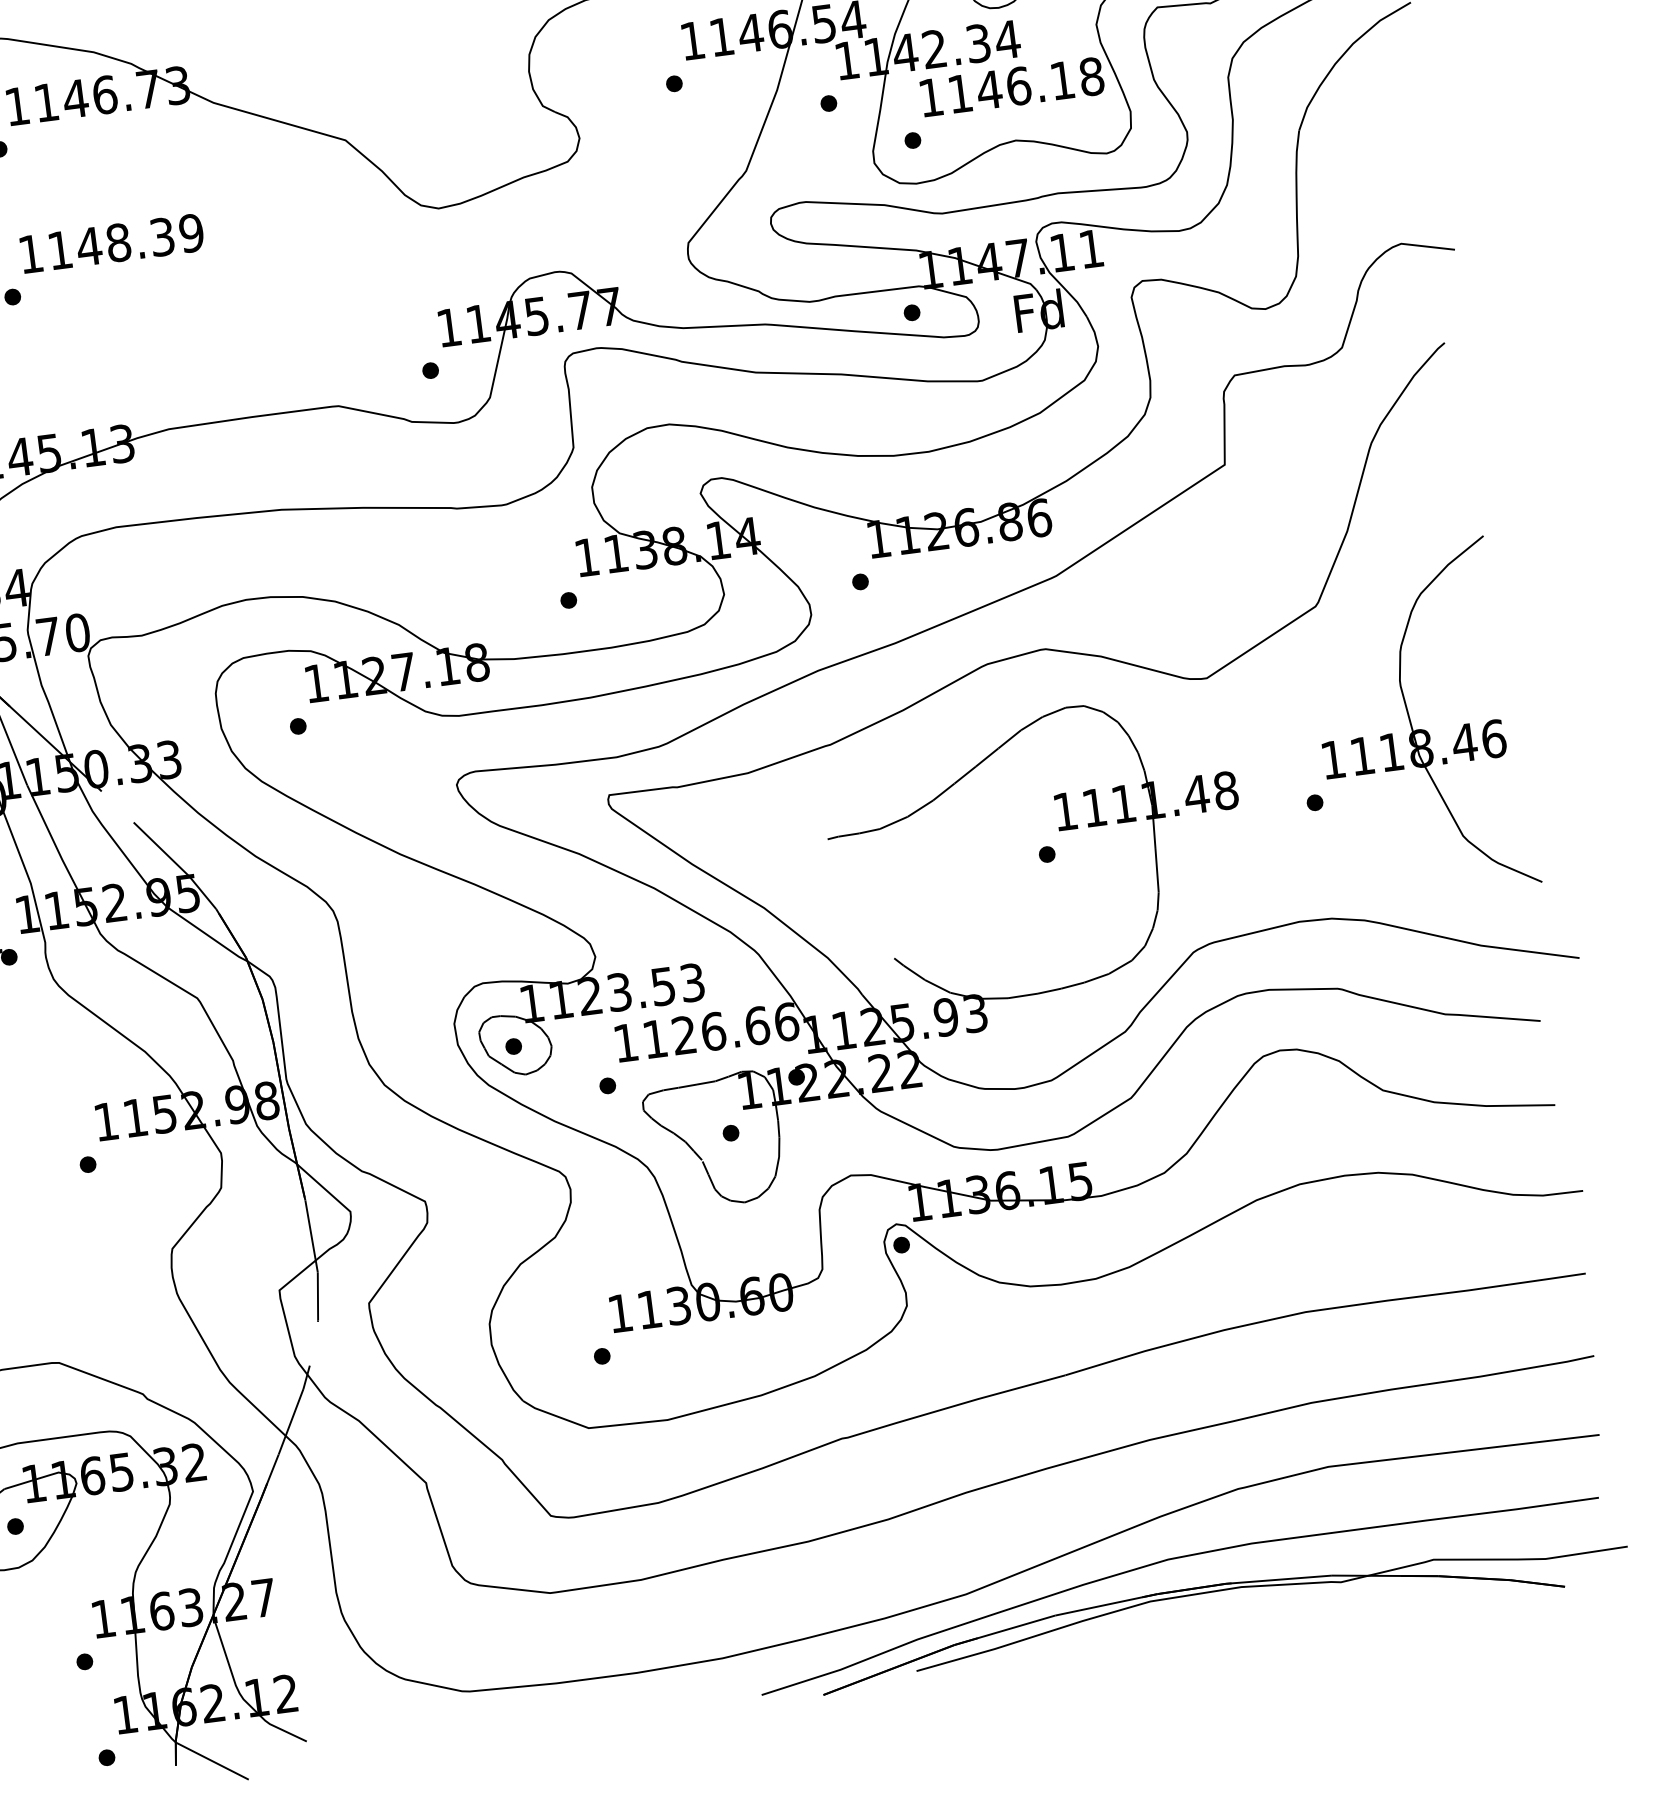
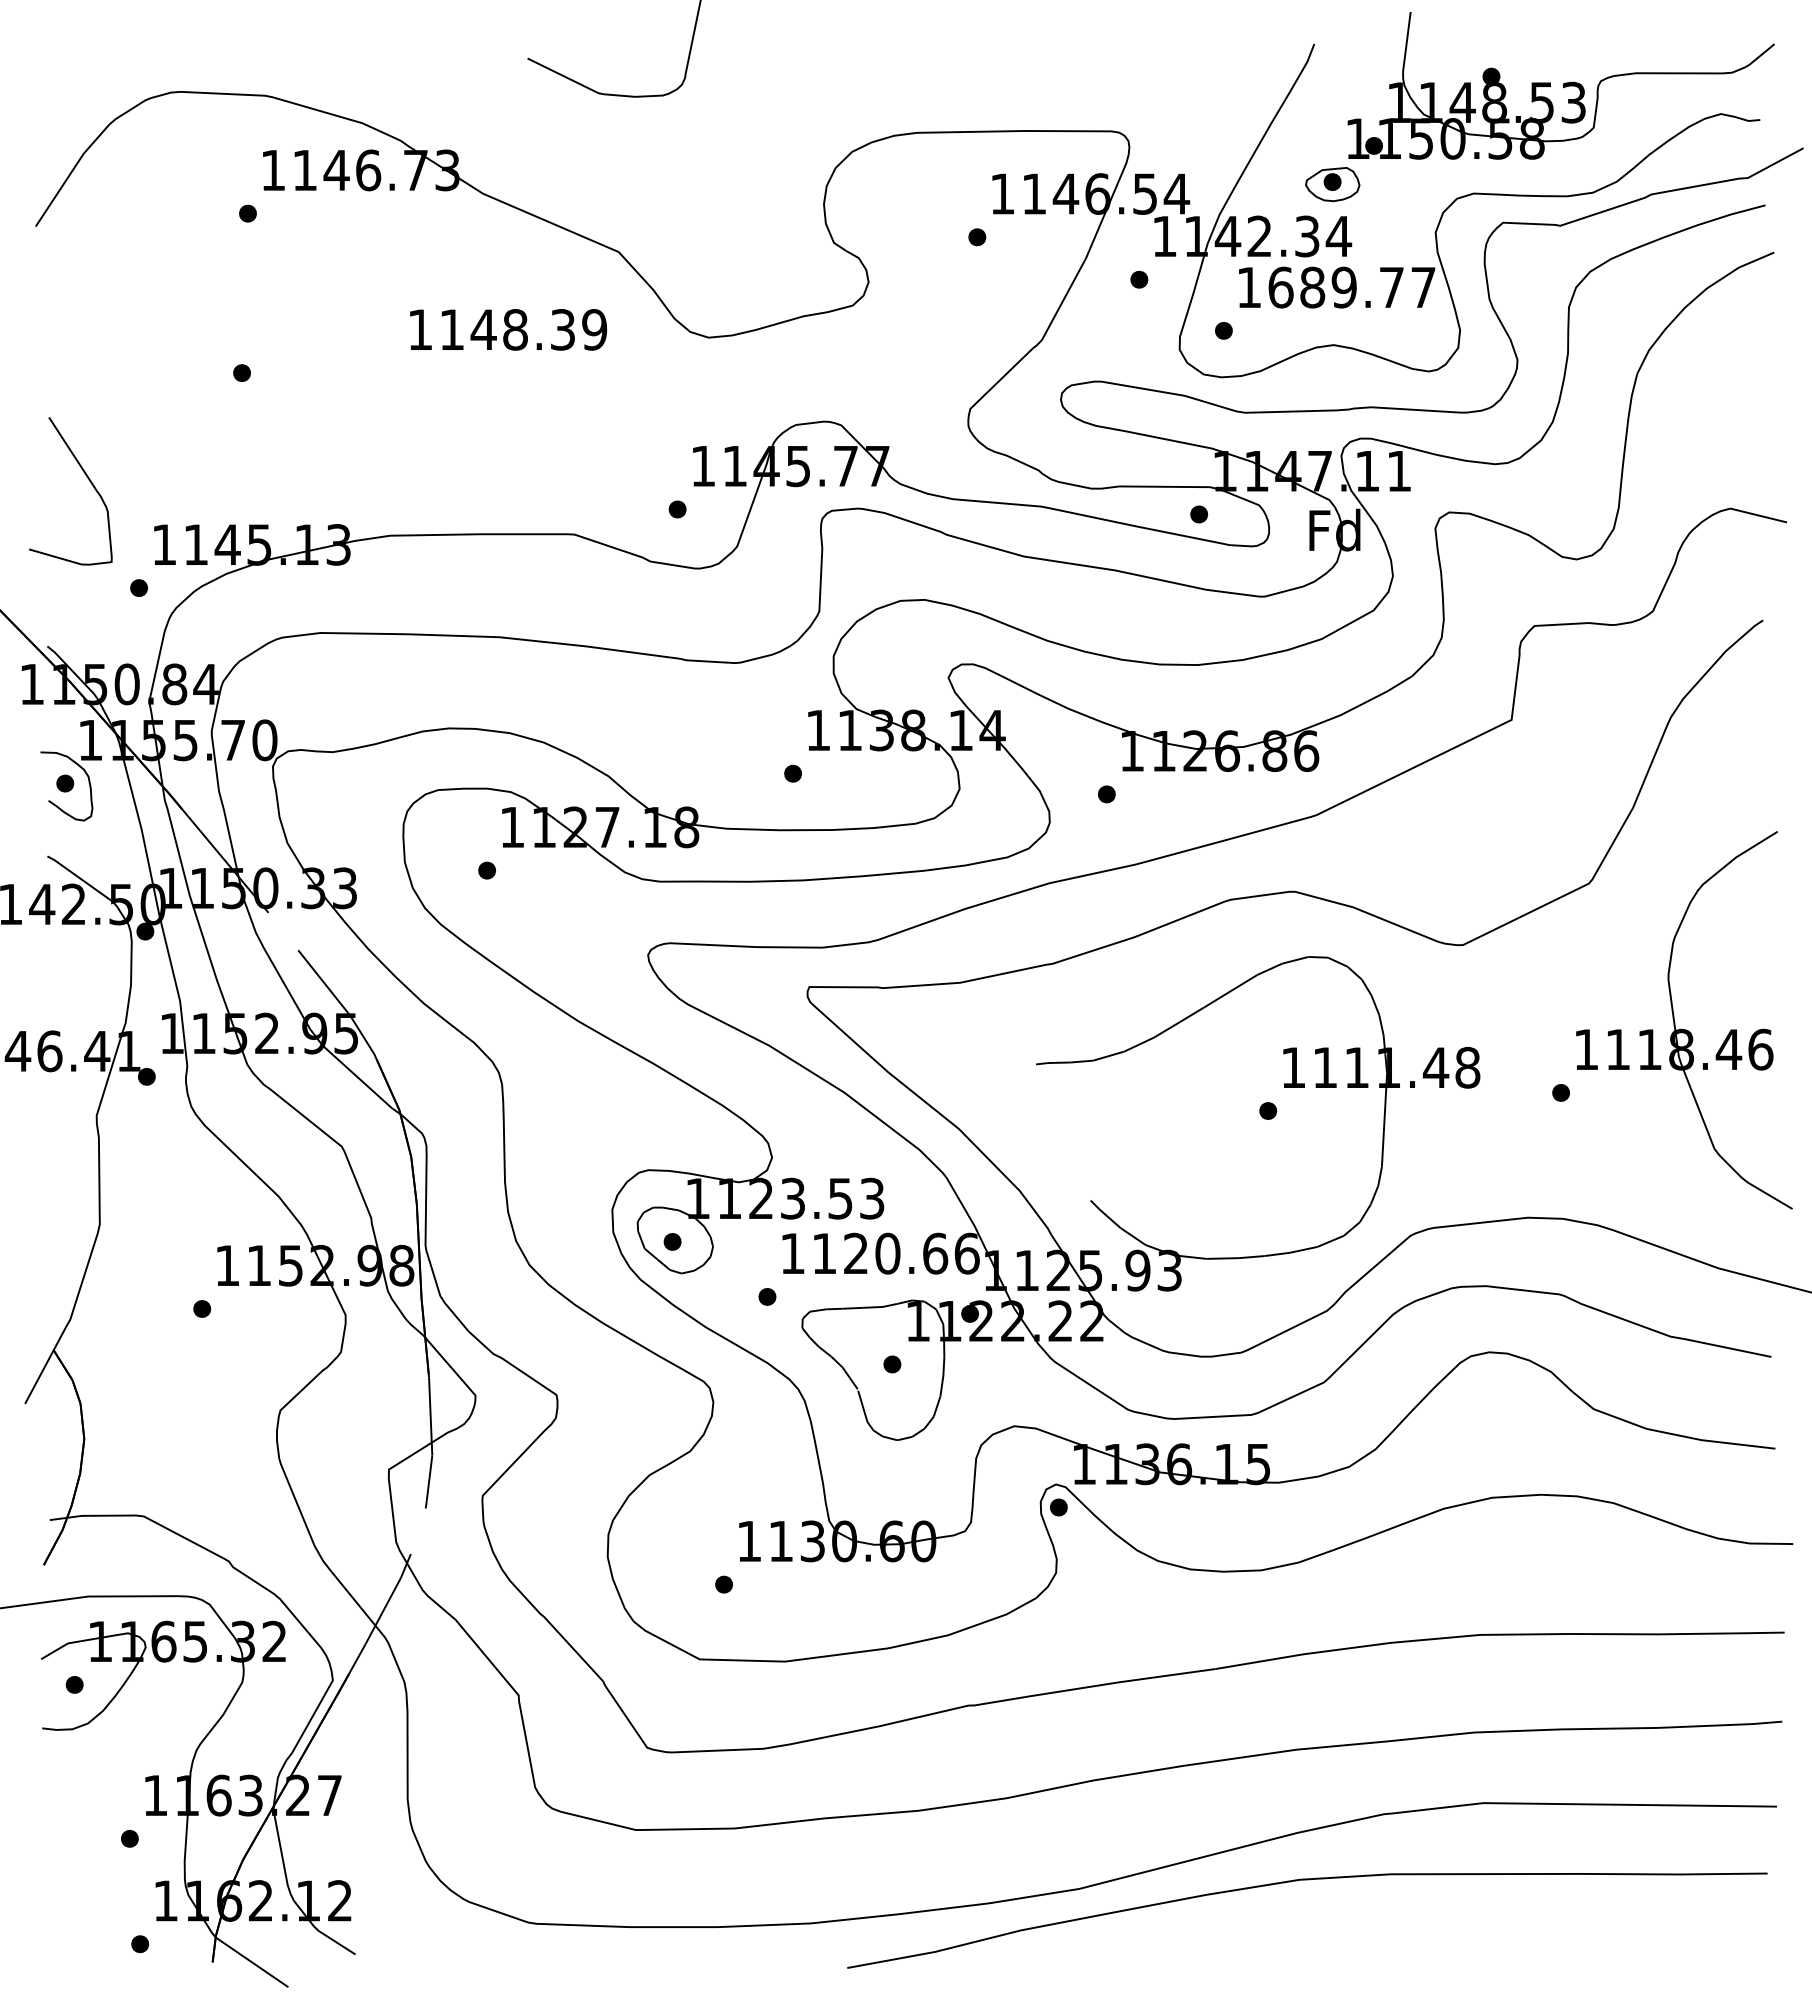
text: (1025, 85) -> (1351, 287), 1146.18 -> 1689.77
text: (112, 243) -> (508, 329), moved
text: (713, 1031) -> (887, 1253), 1126.66 -> 1120.66
part: (1221, 1590) -> (1352, 1920), removed

